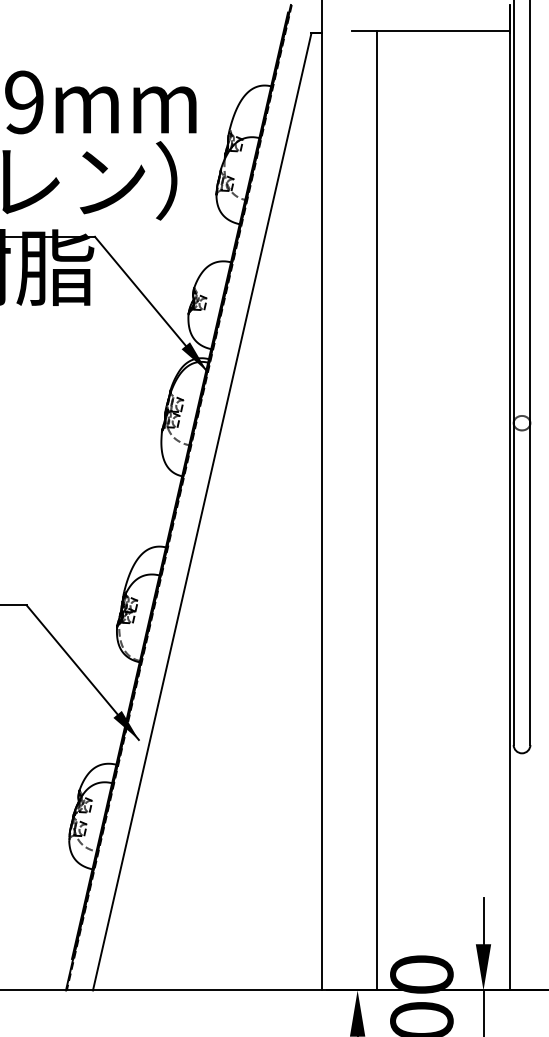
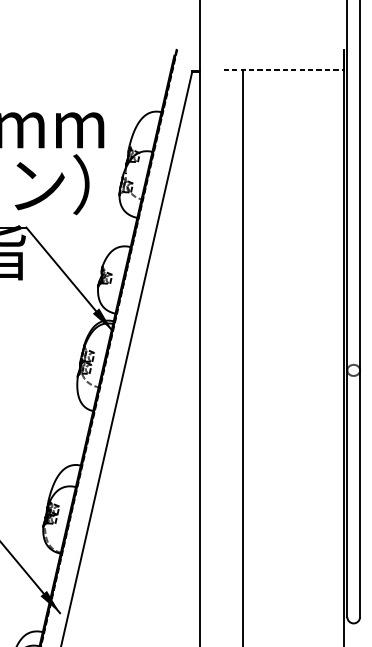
line: (431, 31) -> (284, 70), solid -> dashed

